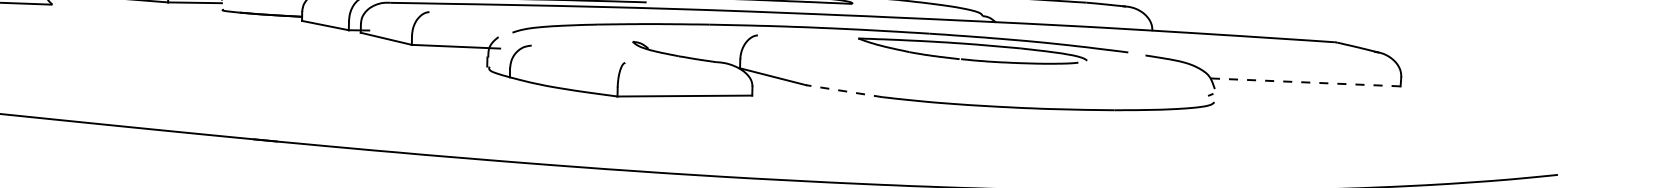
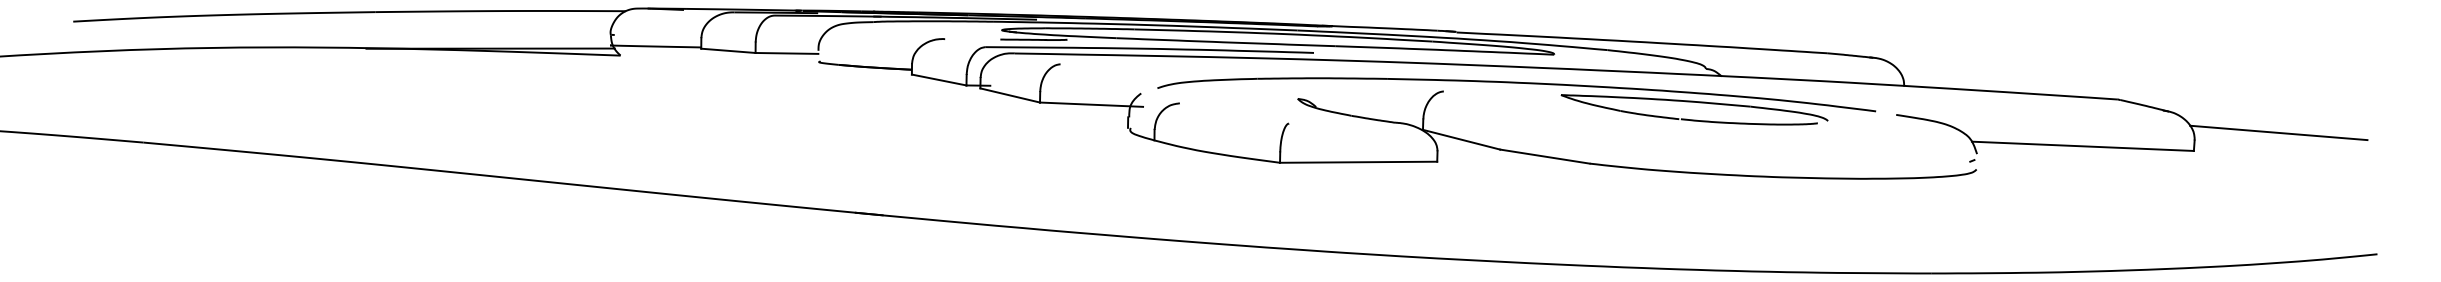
line: (1473, 70) -> (2278, 132), added
line: (1305, 82) -> (2082, 146), dashed -> solid
line: (844, 91) -> (1544, 156), dashed -> solid

